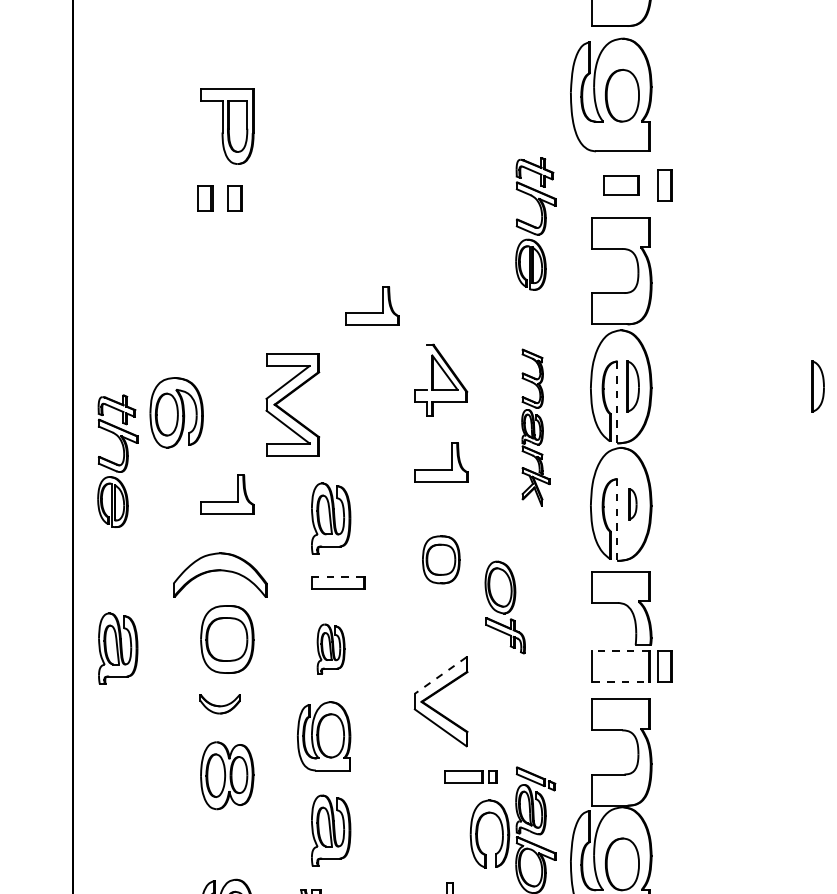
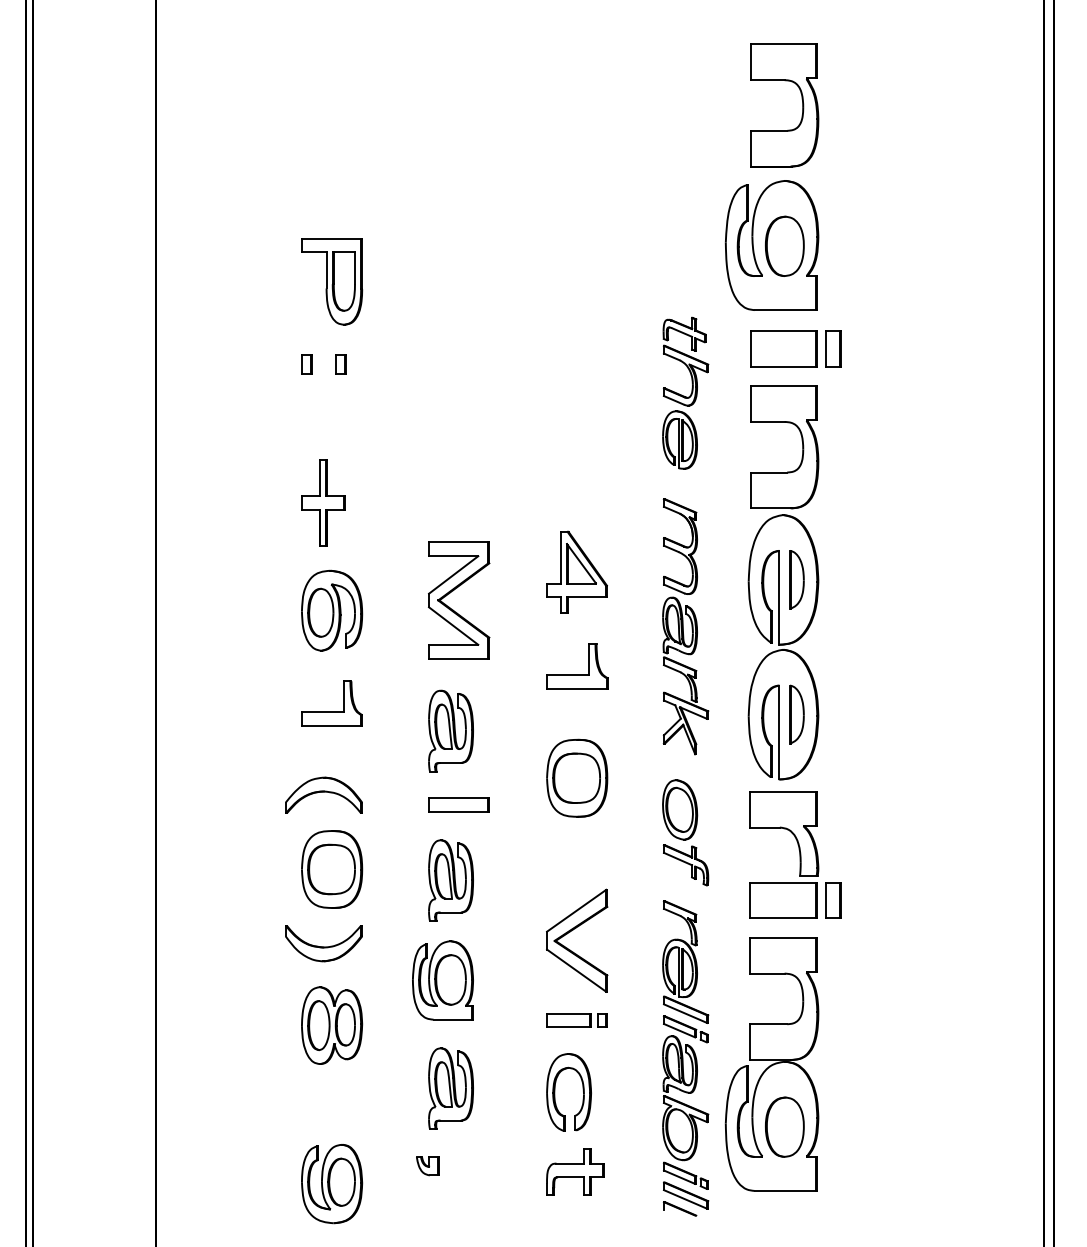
part: (621, 184) -> (783, 348), size x1.67
part: (205, 198) -> (306, 364), size x0.62
part: (234, 198) -> (340, 364), size x0.62
part: (372, 313) -> (498, 495), removed
part: (219, 319) -> (323, 502), added
line: (426, 367) -> (560, 557), added
part: (817, 386) -> (1008, 579), removed
part: (287, 396) -> (453, 591), moved
line: (616, 402) -> (778, 597), dashed -> solid
part: (177, 412) -> (332, 610), moved
part: (535, 427) -> (685, 626), size x1.43
part: (117, 460) -> (206, 664), removed
part: (632, 504) -> (796, 714), size x1.67
line: (616, 519) -> (778, 732), dashed -> solid
part: (441, 559) -> (577, 777), size x1.43
part: (219, 574) -> (323, 794), size x0.71
line: (337, 576) -> (458, 797), dashed -> solid
part: (505, 607) -> (685, 832), moved
part: (117, 648) -> (206, 879), removed
part: (330, 649) -> (450, 880), size x1.43
line: (621, 650) -> (783, 882), dashed -> solid
line: (440, 676) -> (576, 911), dashed -> solid
line: (621, 682) -> (783, 918), dashed -> solid
part: (219, 704) -> (323, 943), size x1.67
part: (535, 719) -> (685, 961), added
part: (470, 777) -> (576, 1020), moved
part: (478, 834) -> (555, 1092), moved

